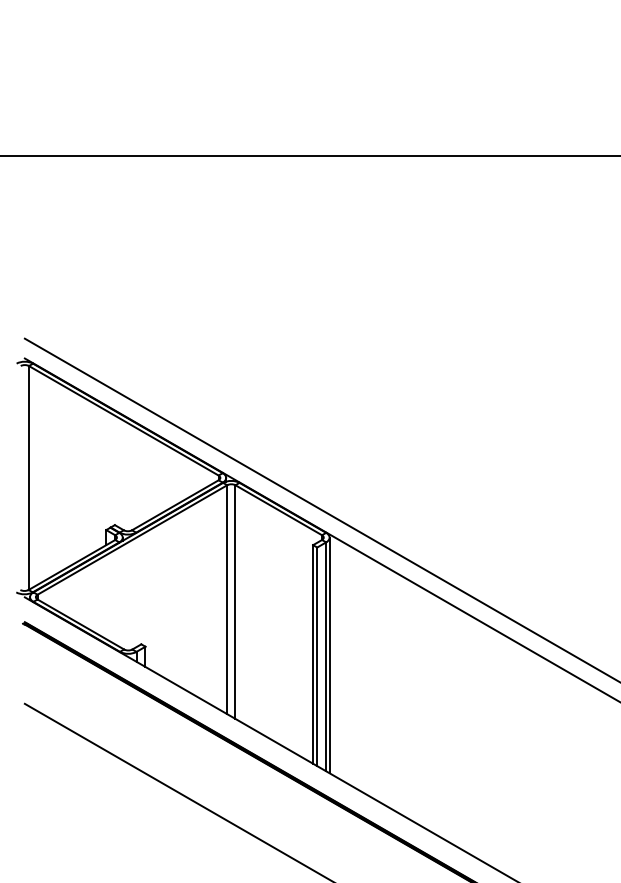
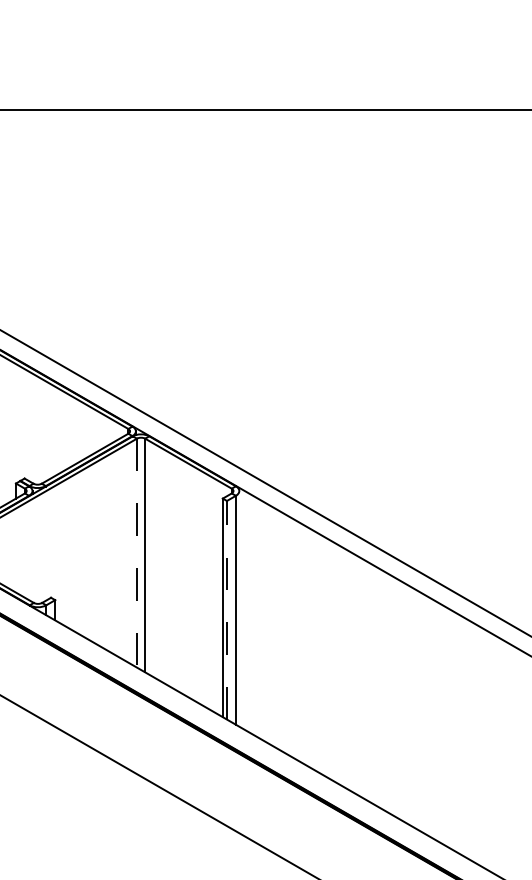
line: (227, 600) -> (137, 553), solid -> dashed
line: (329, 655) -> (239, 608), removed
line: (317, 656) -> (227, 609), solid -> dashed

